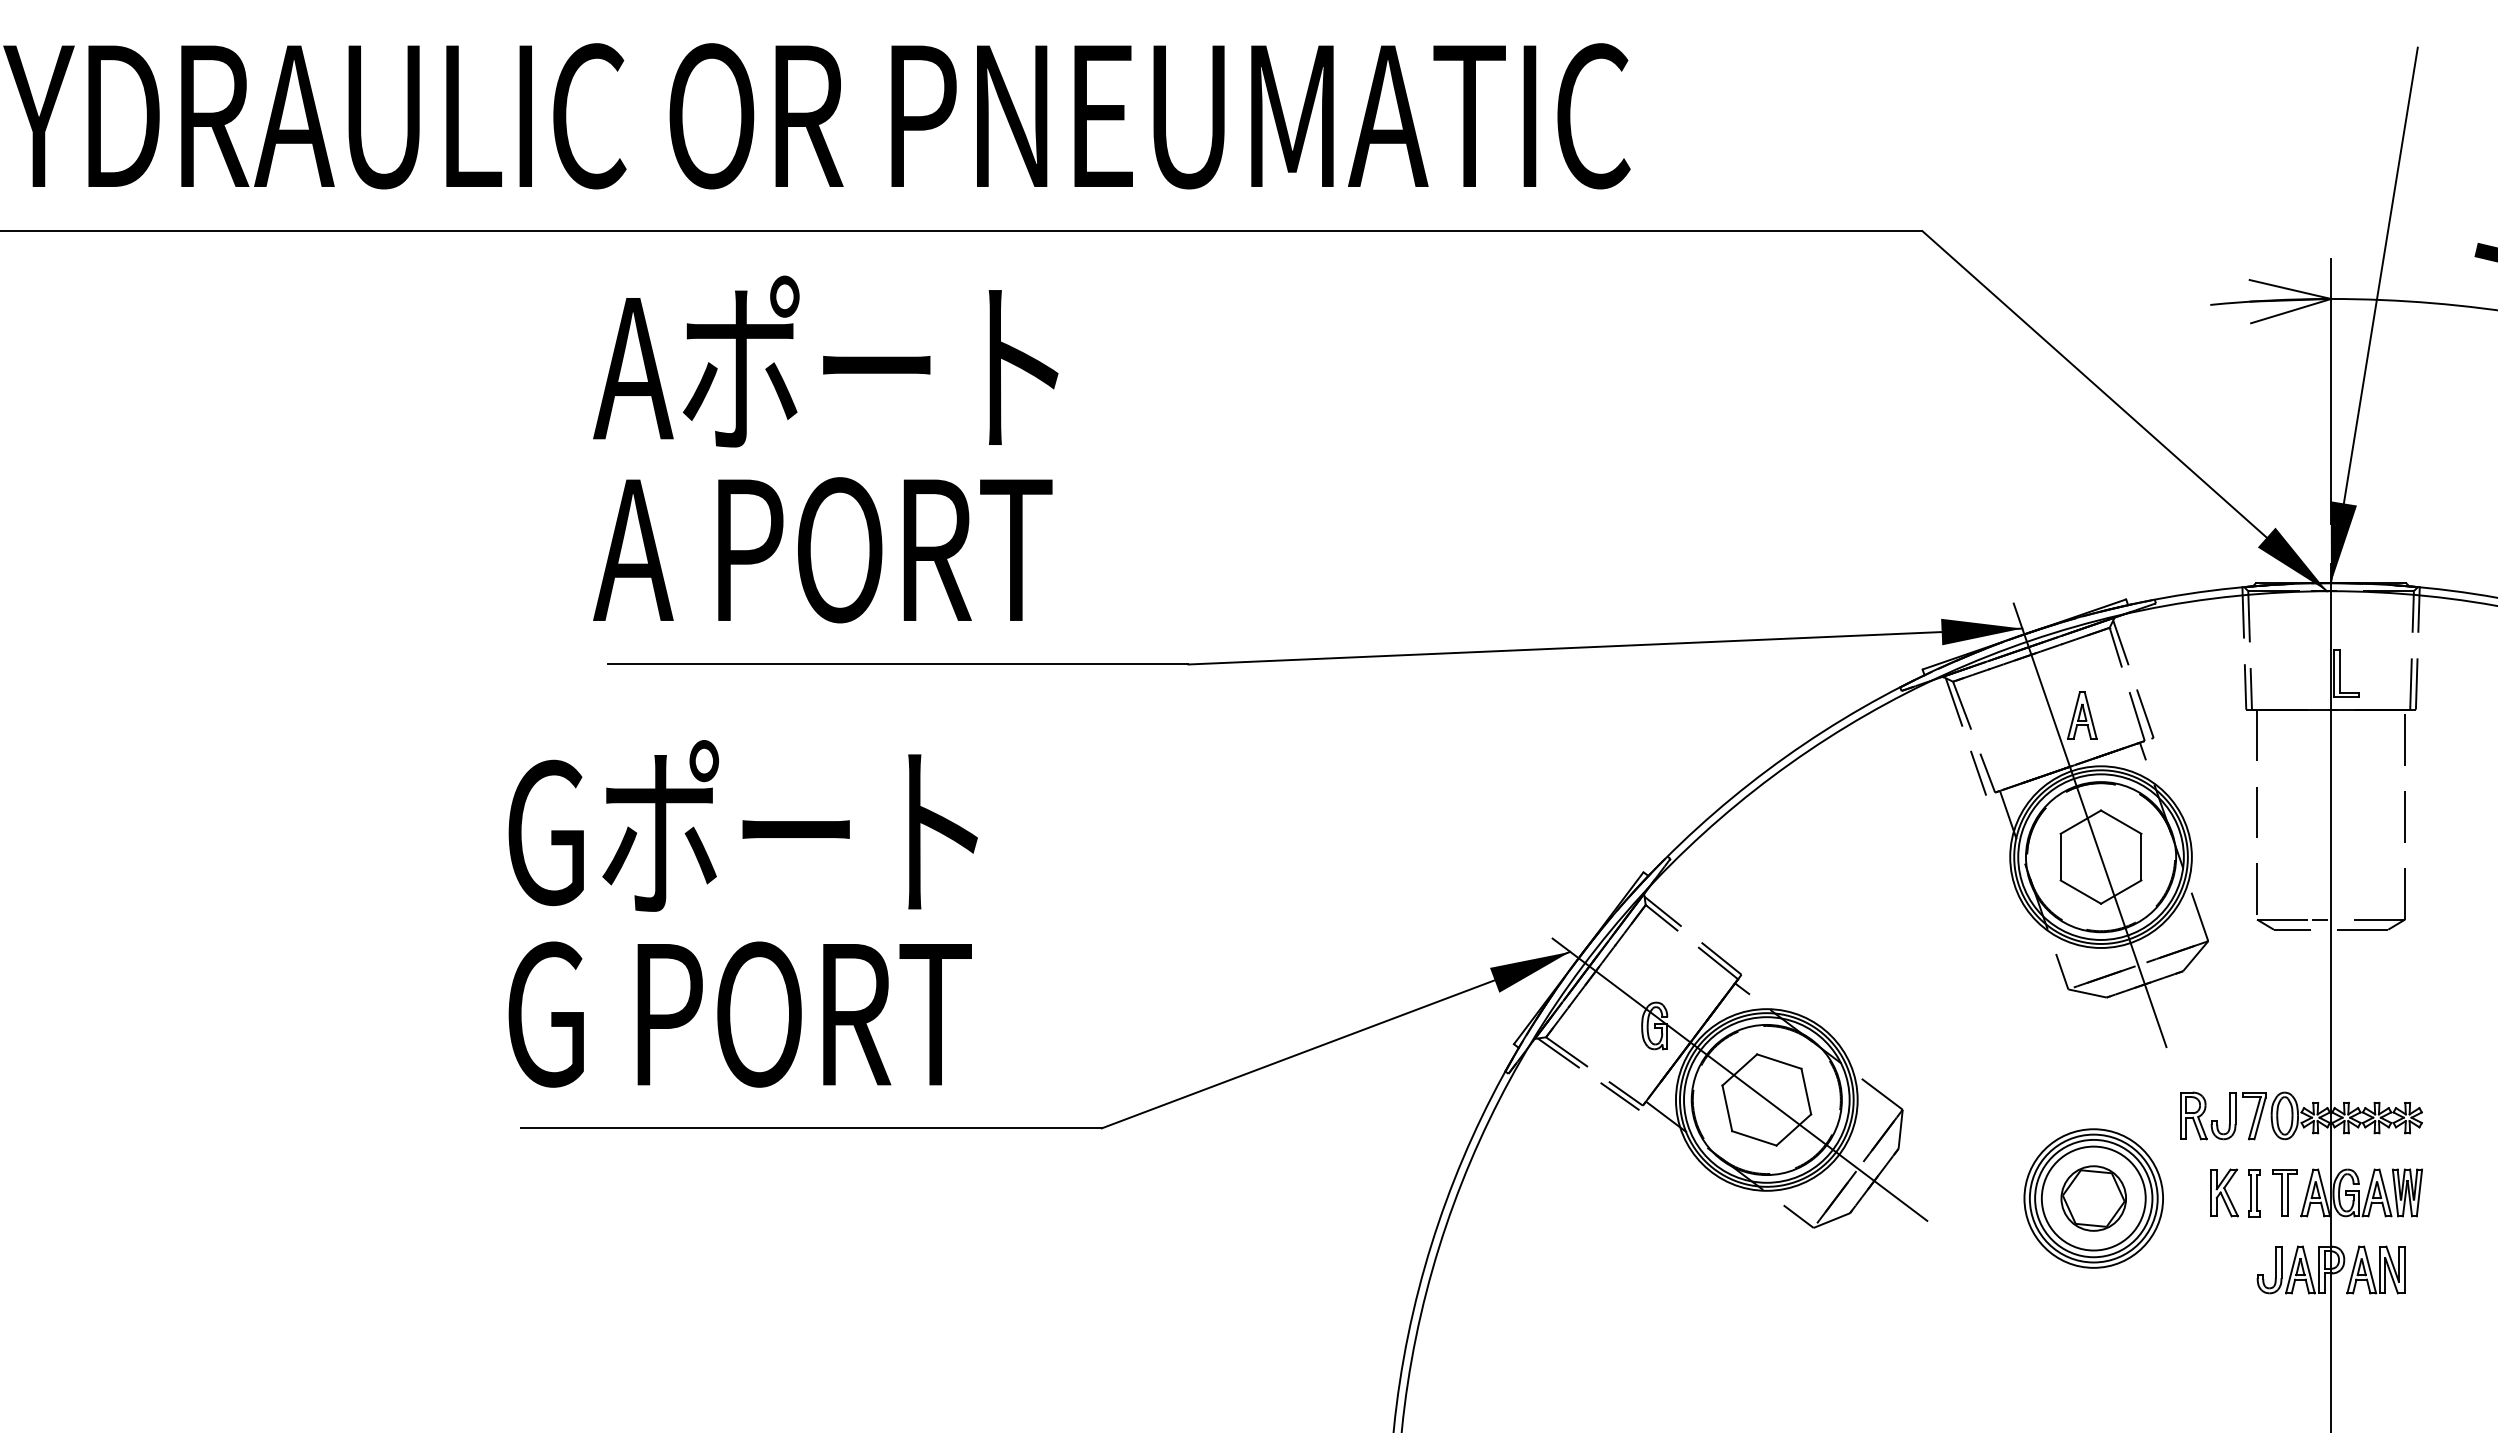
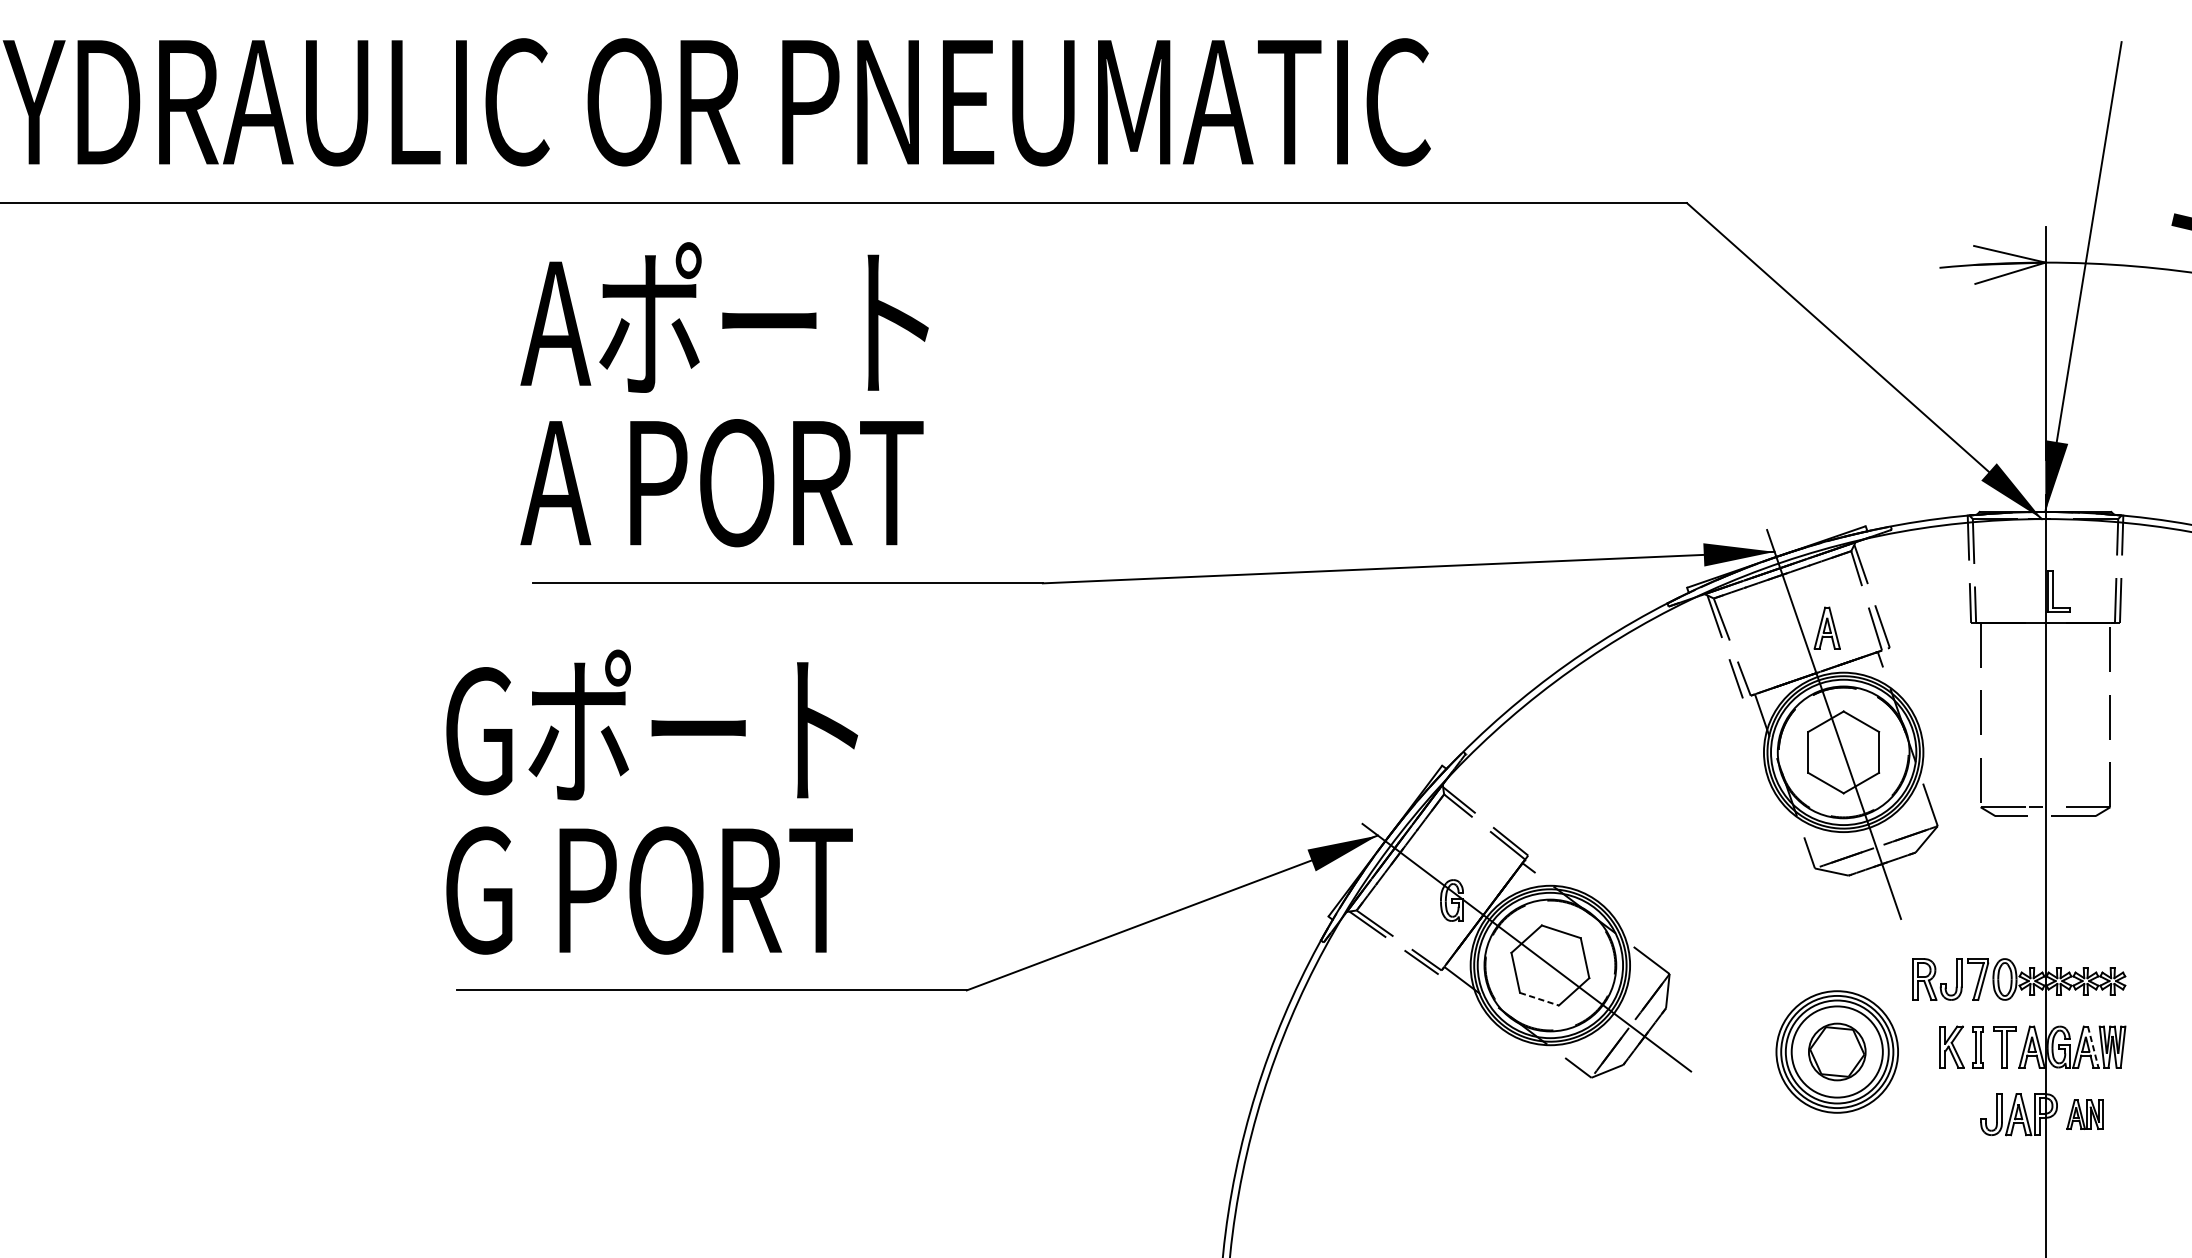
line: (1754, 1138) -> (1539, 999), solid -> dashed
line: (2385, 1193) -> (2093, 1047), solid -> dashed
part: (2375, 1269) -> (2084, 1114), size x0.7

